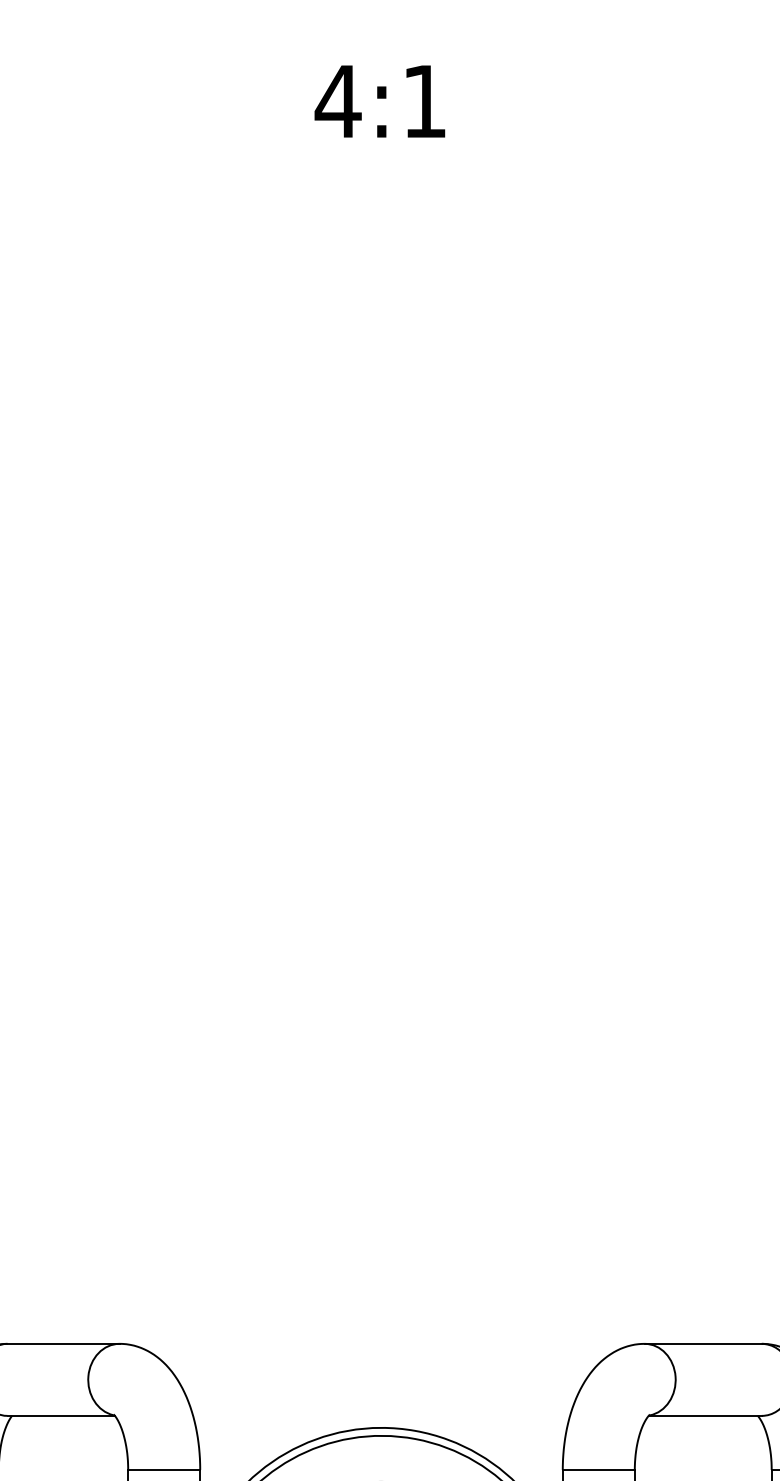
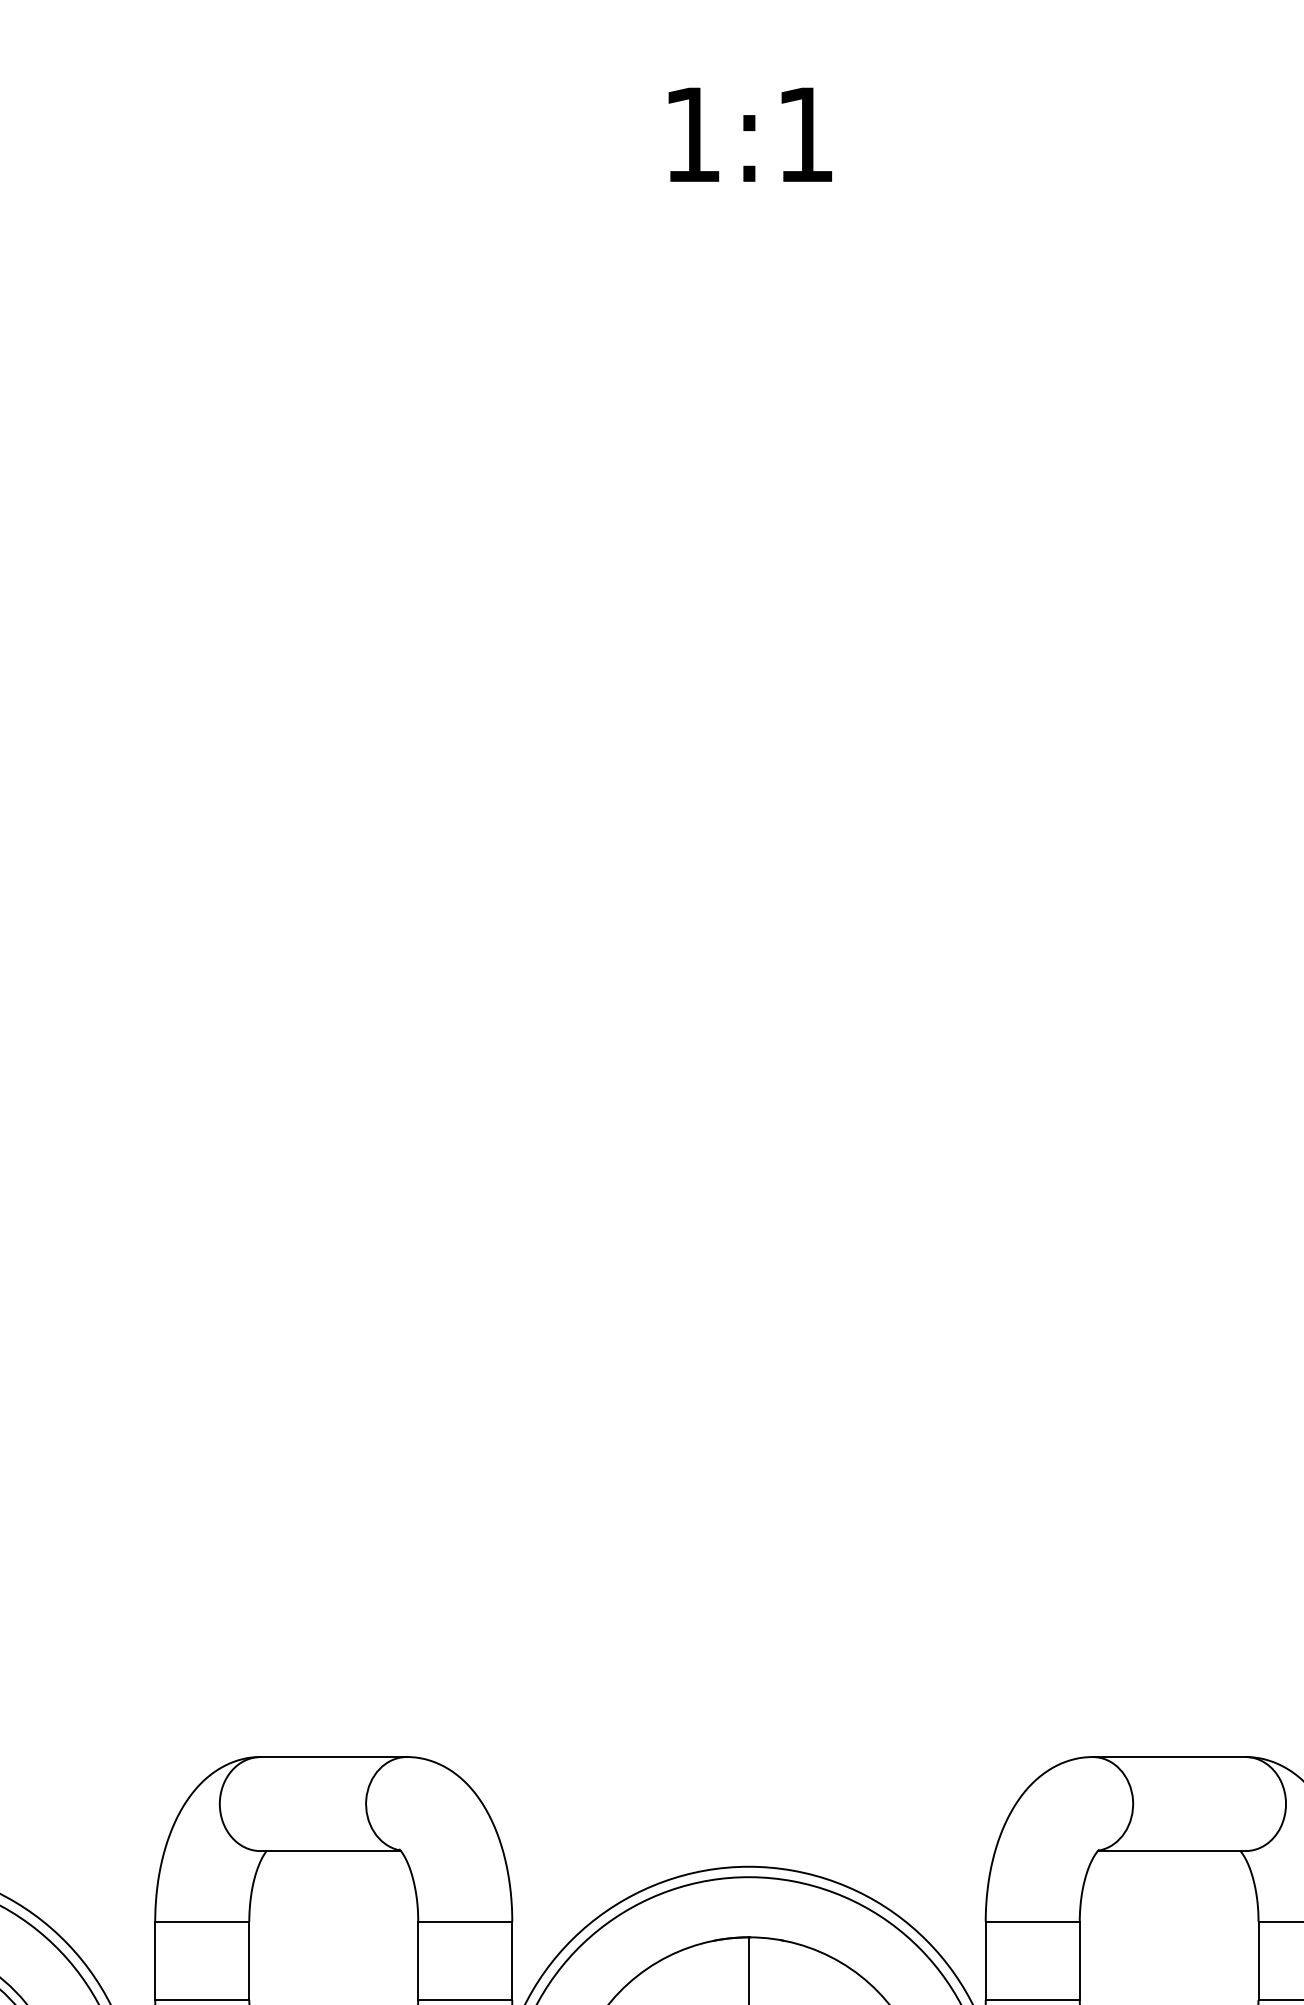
text: (338, 101) -> (692, 134), 4:1 -> 1:1

